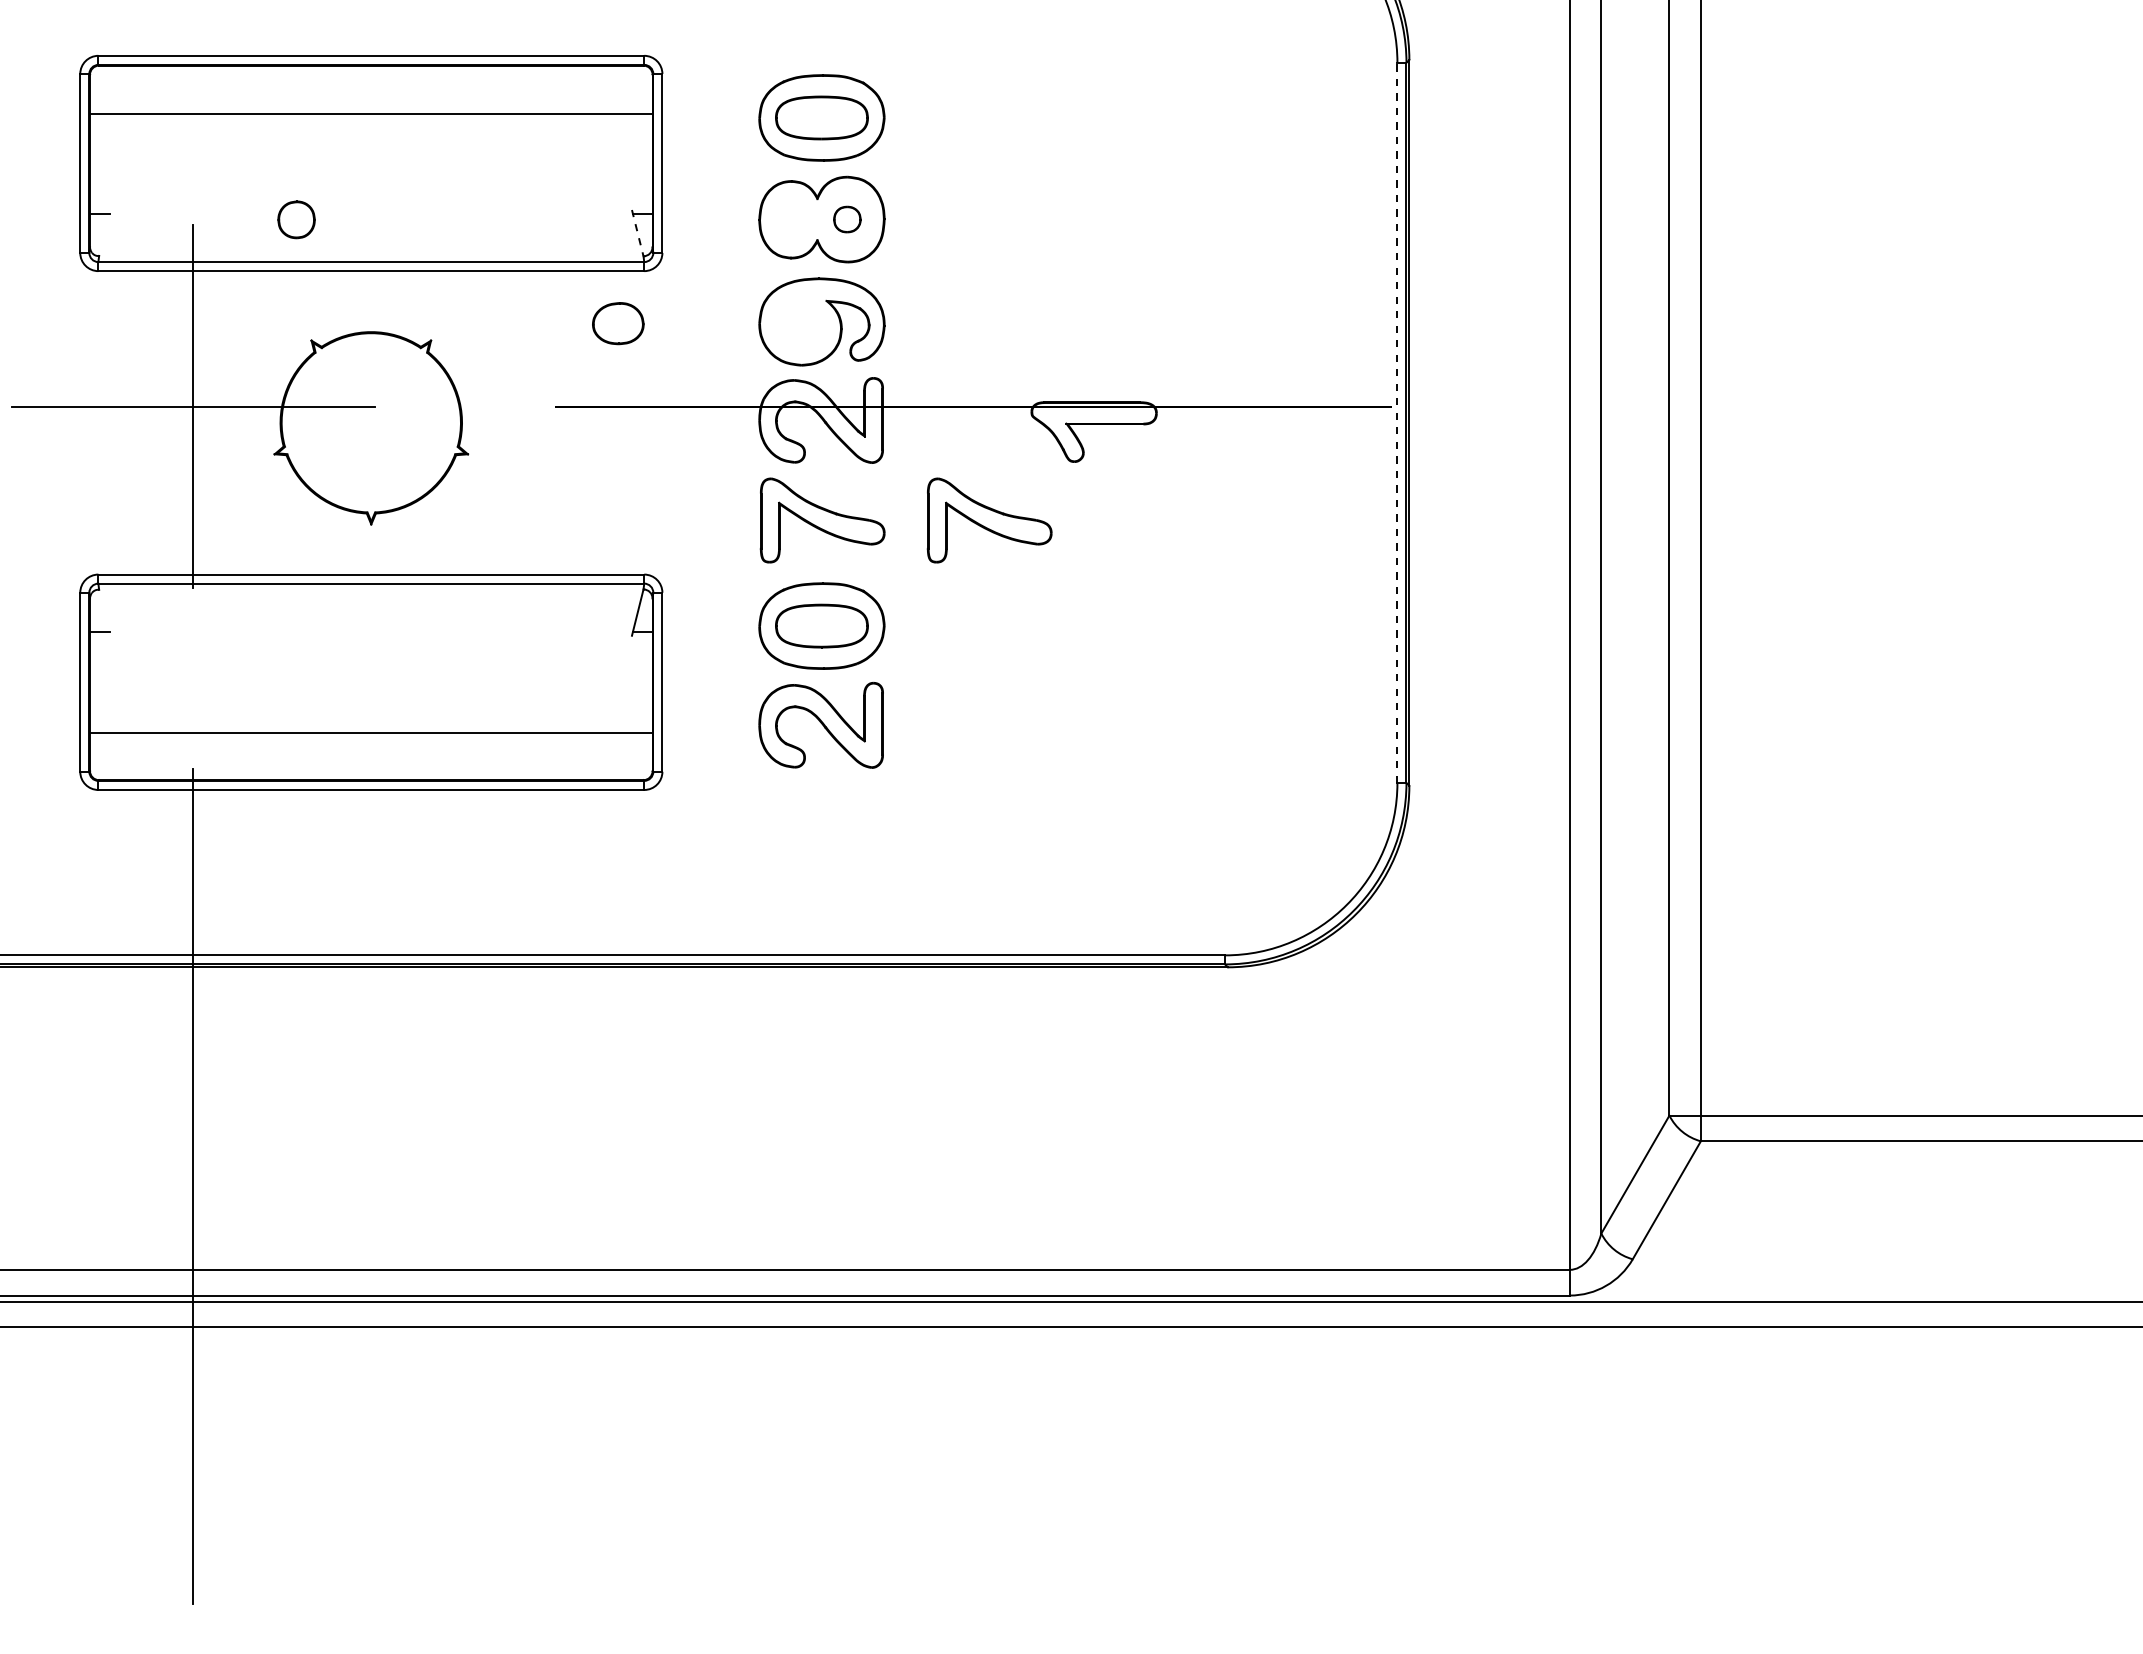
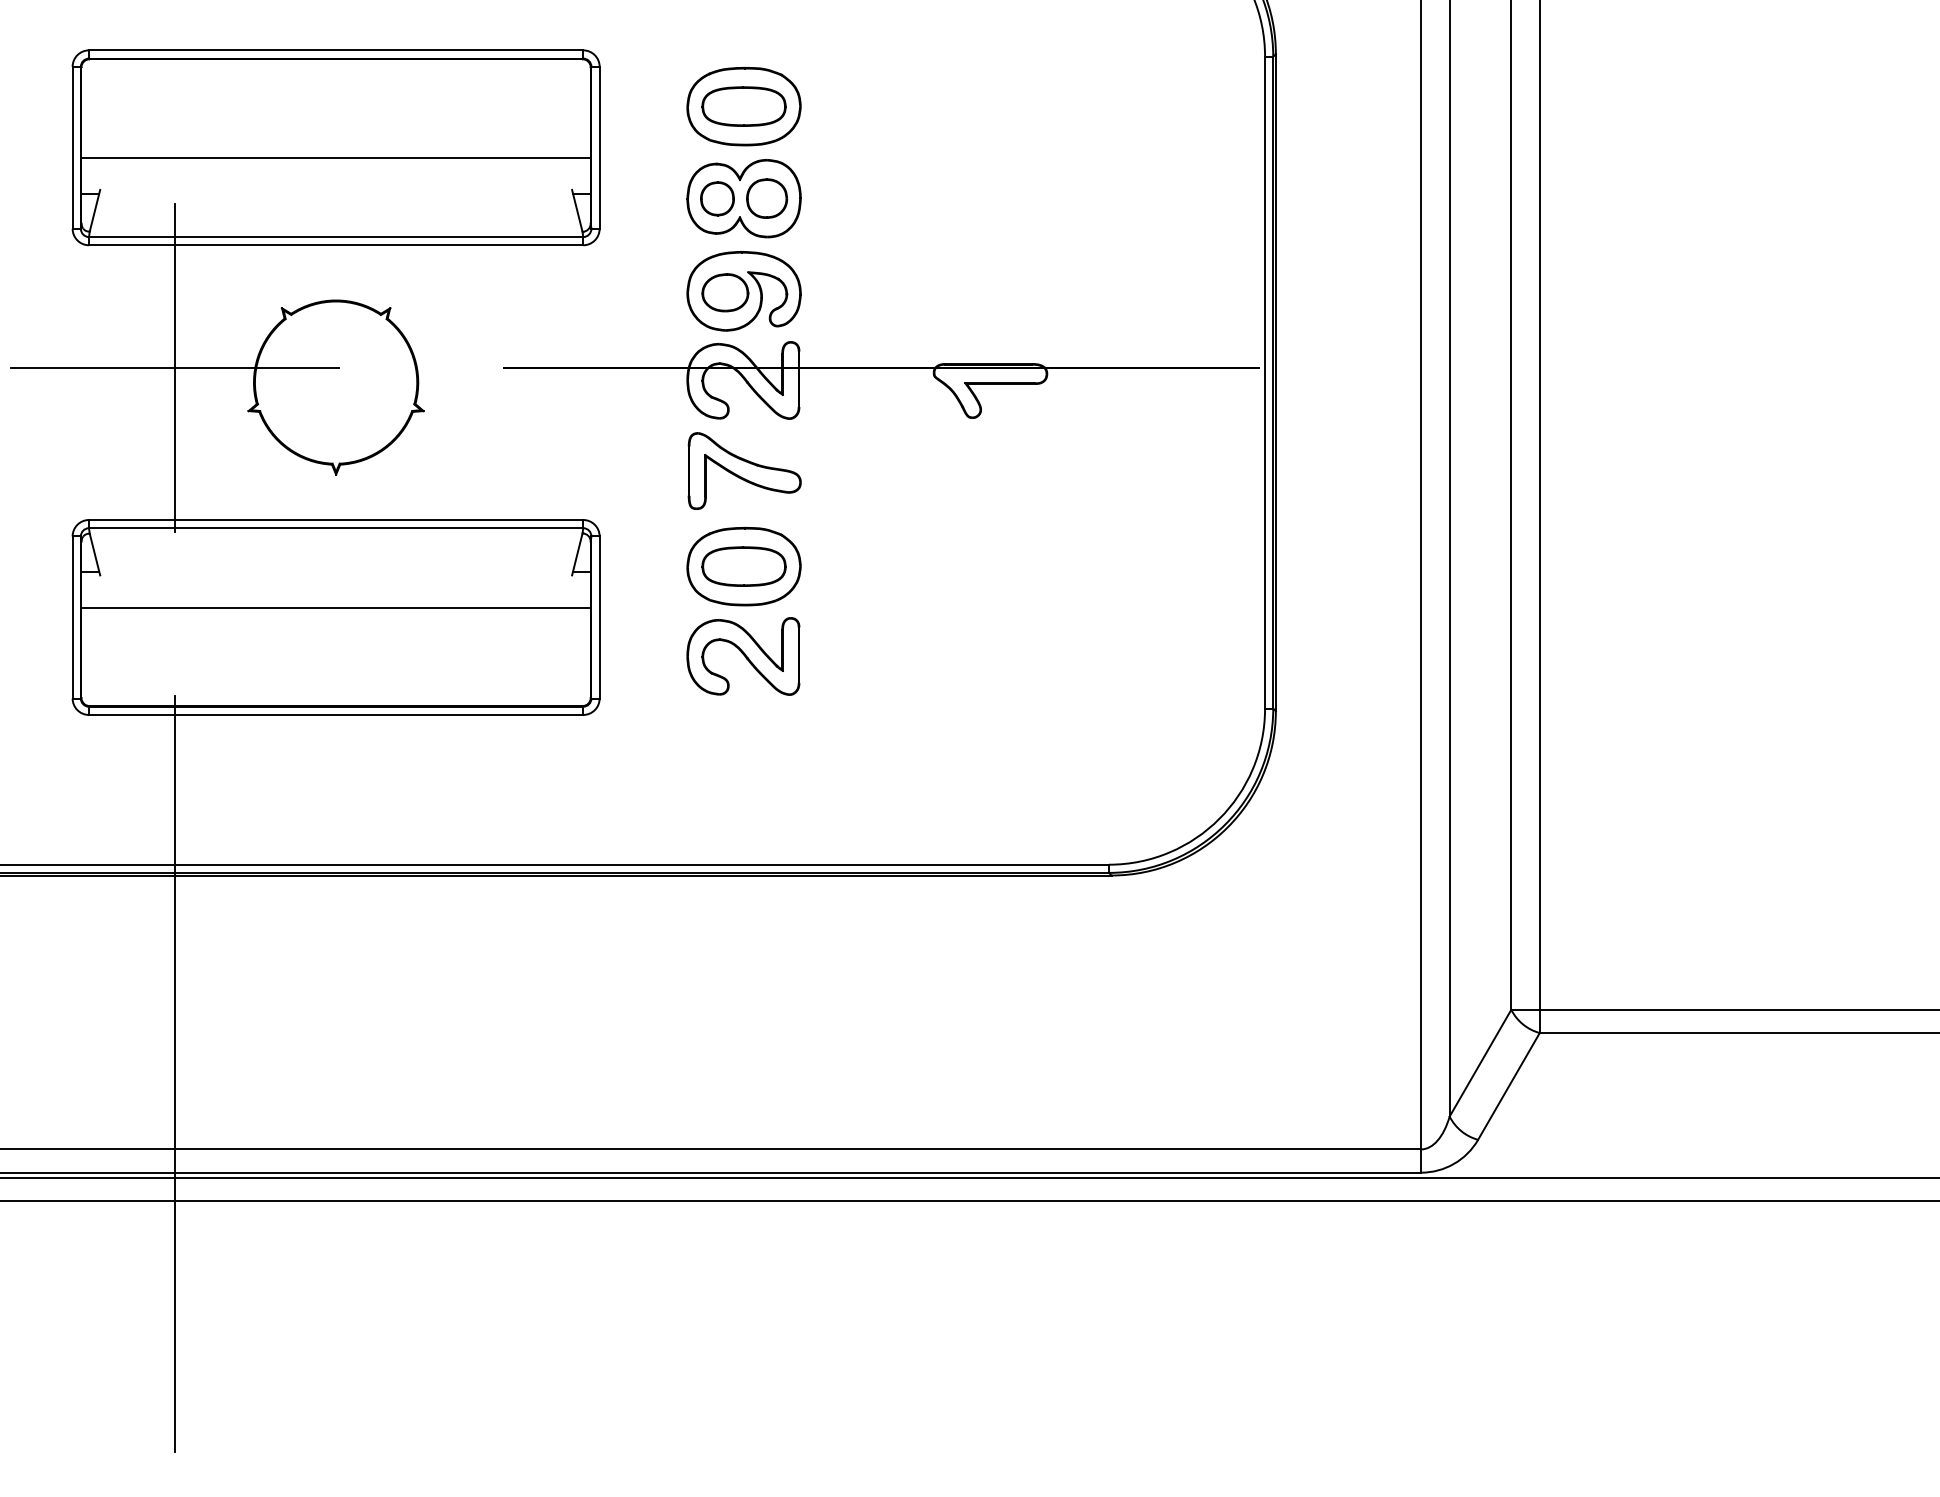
line: (371, 114) -> (336, 157), moved
part: (296, 219) -> (717, 198), moved
part: (847, 219) -> (767, 198), size x1.67
line: (104, 232) -> (94, 210), added
line: (637, 233) -> (577, 211), dashed -> solid
part: (618, 323) -> (725, 292), moved
line: (1397, 422) -> (1265, 382), dashed -> solid
part: (989, 520) -> (895, 471), removed
line: (104, 612) -> (94, 554), added
line: (371, 733) -> (336, 607), moved

